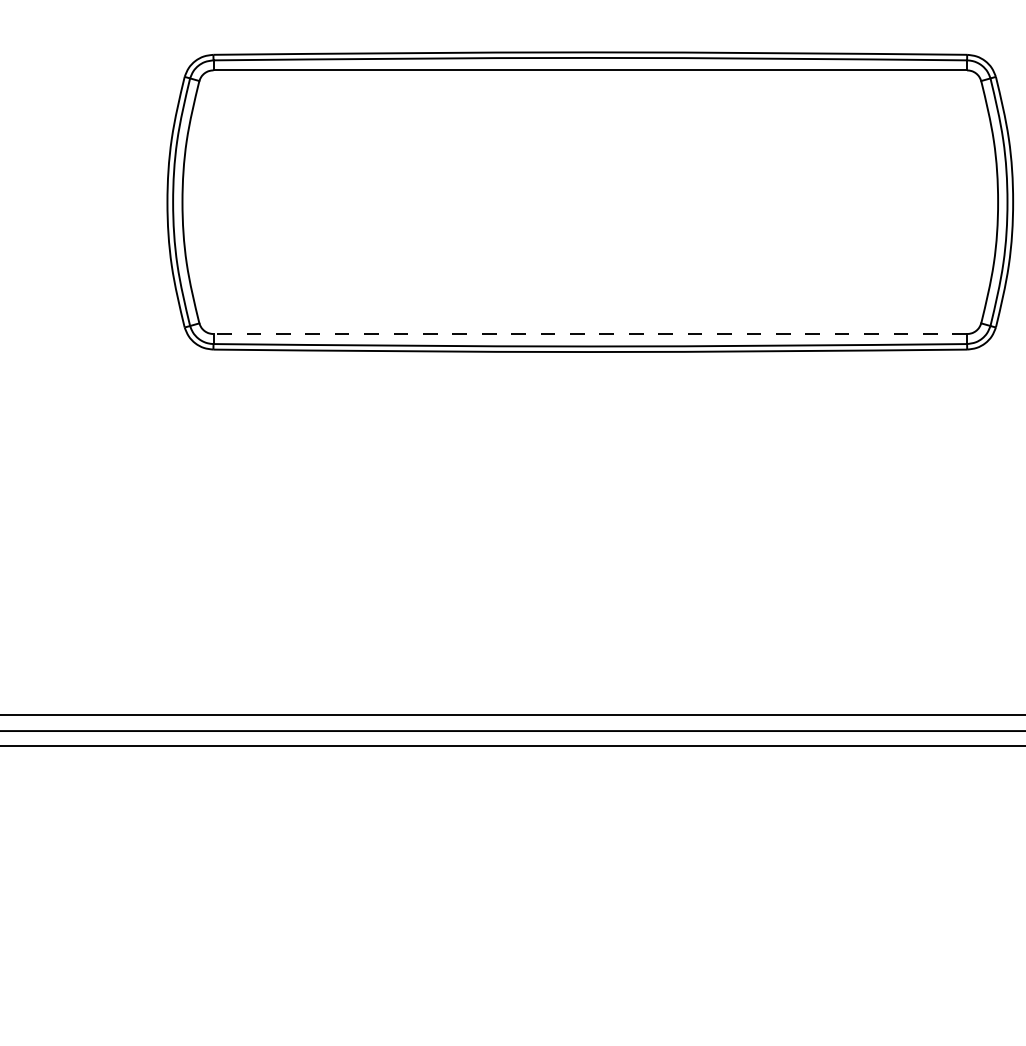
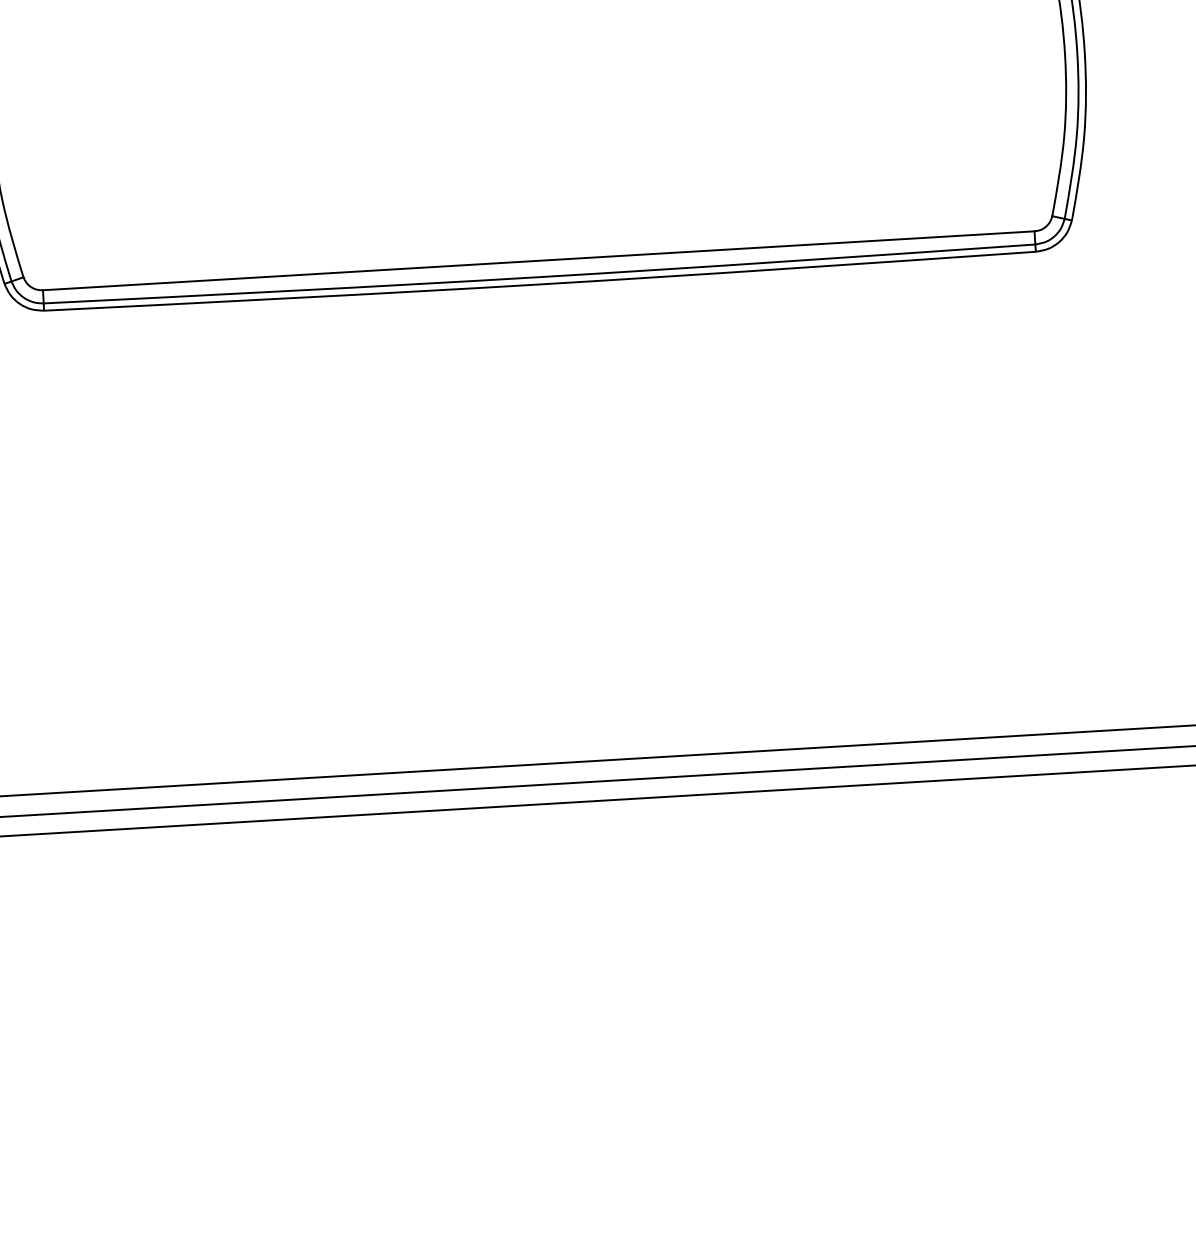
line: (590, 334) -> (539, 261), dashed -> solid

